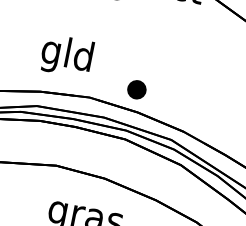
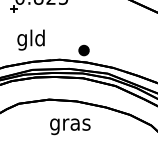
text: (65, 54) -> (30, 39), moved

